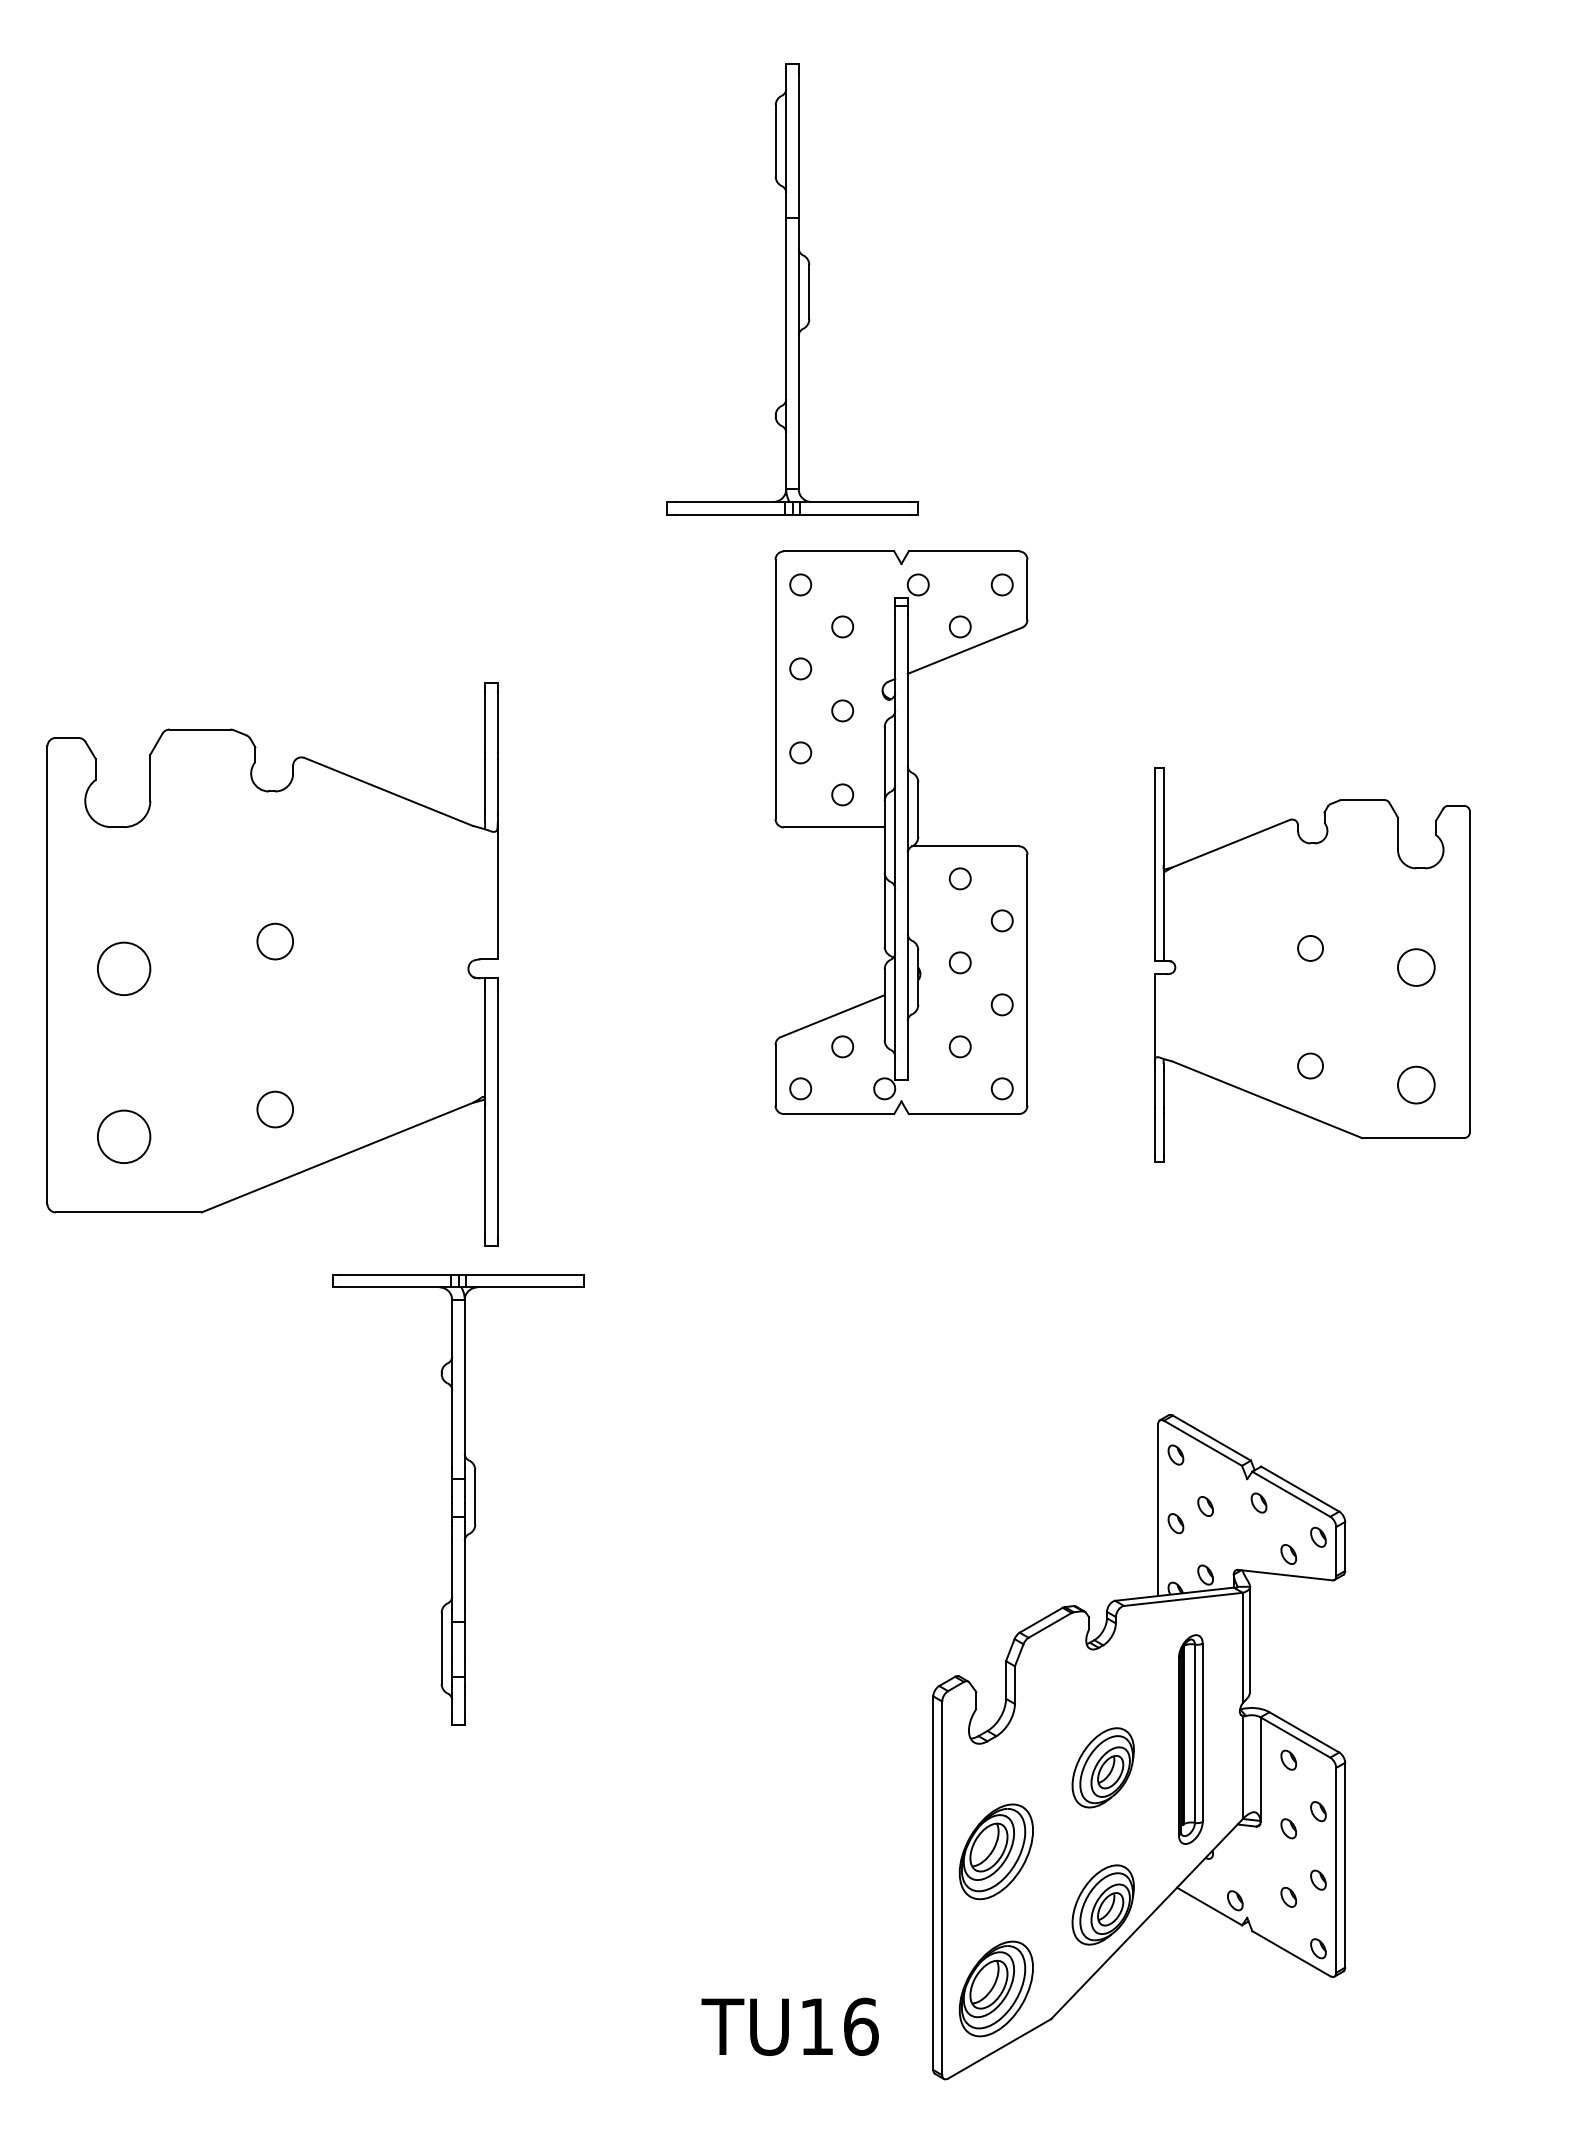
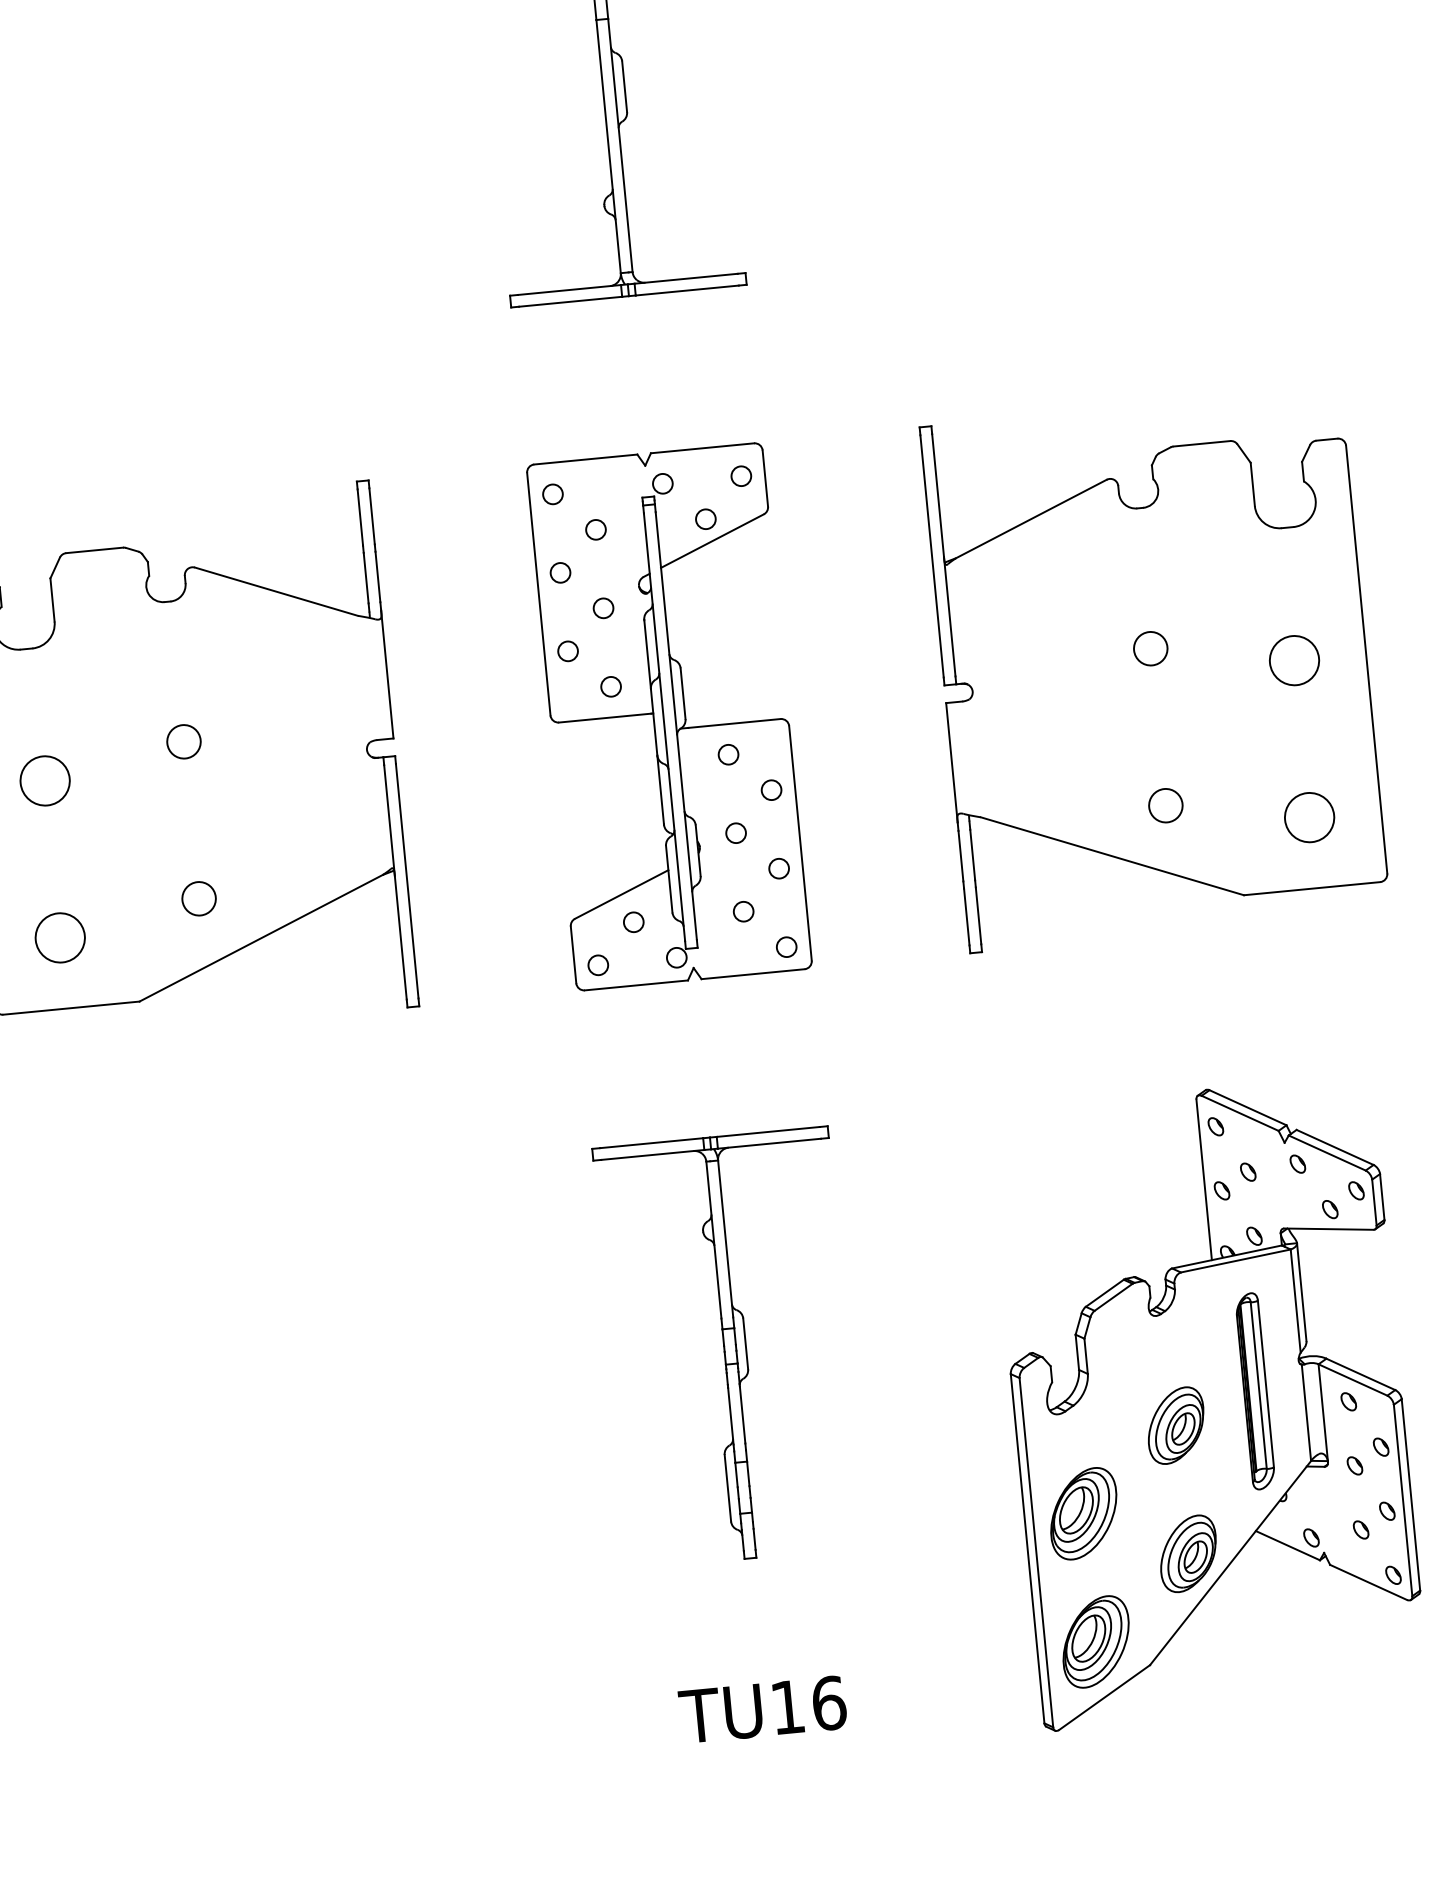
part: (901, 832) -> (669, 716), moved
part: (1312, 964) -> (1155, 669), size x1.43
part: (458, 1499) -> (730, 1347), moved
part: (1139, 1747) -> (1208, 1403), moved

